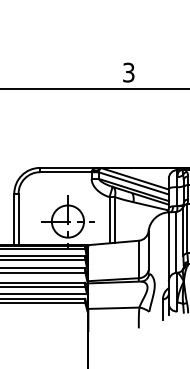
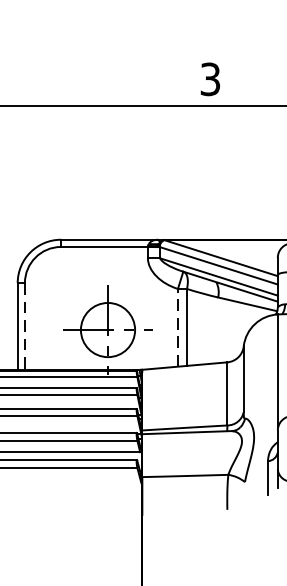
line: (18, 219) -> (24, 326), solid -> dashed
line: (109, 219) -> (177, 326), solid -> dashed

